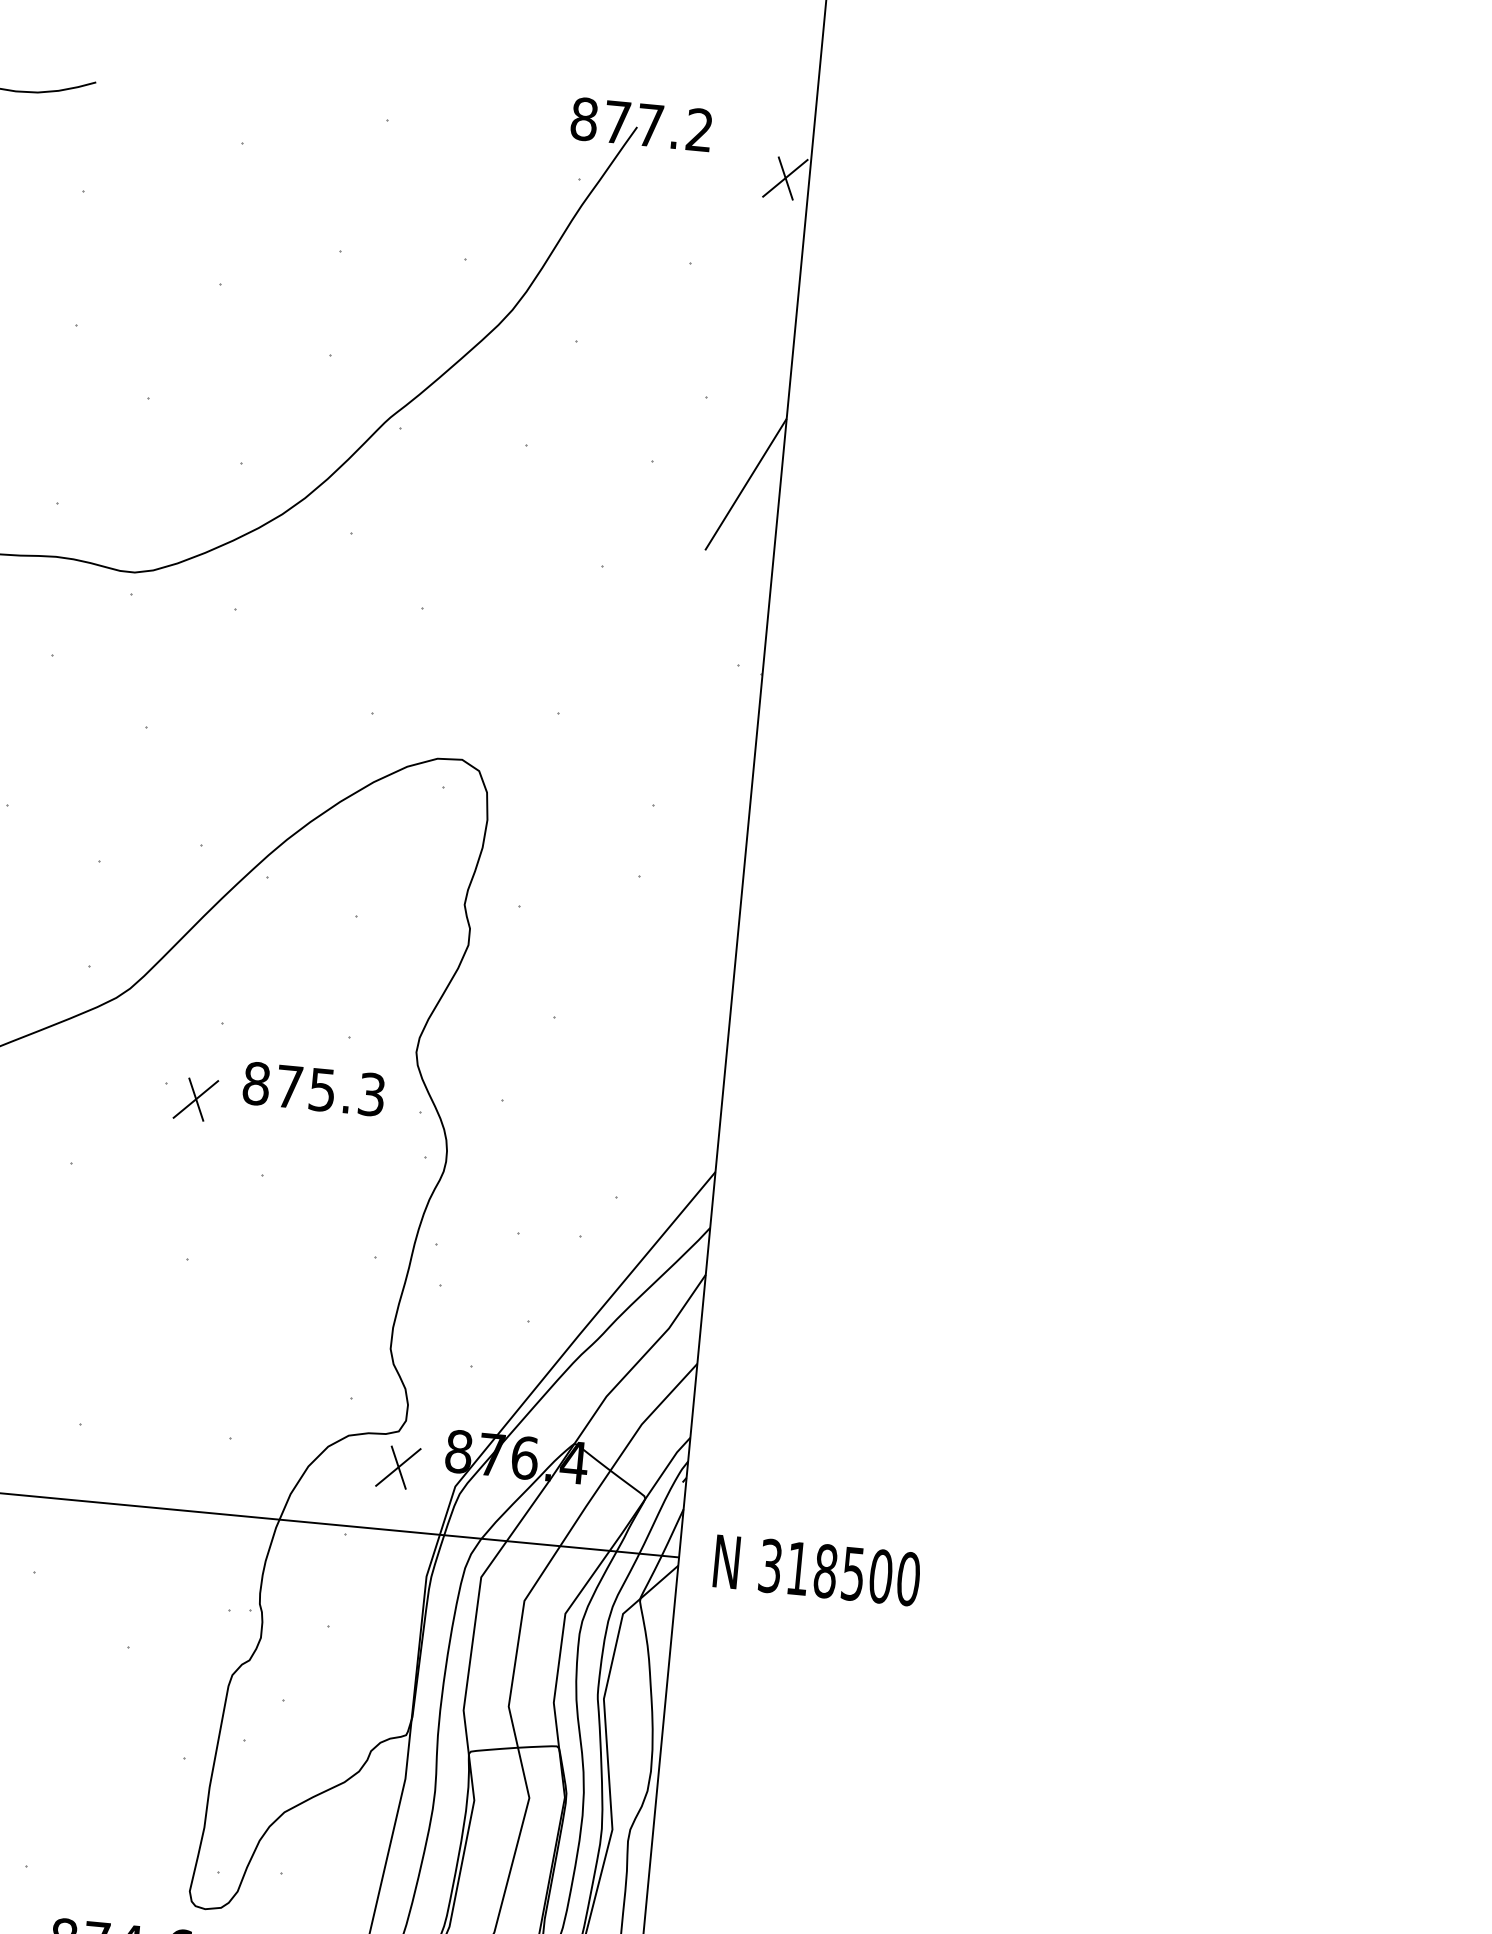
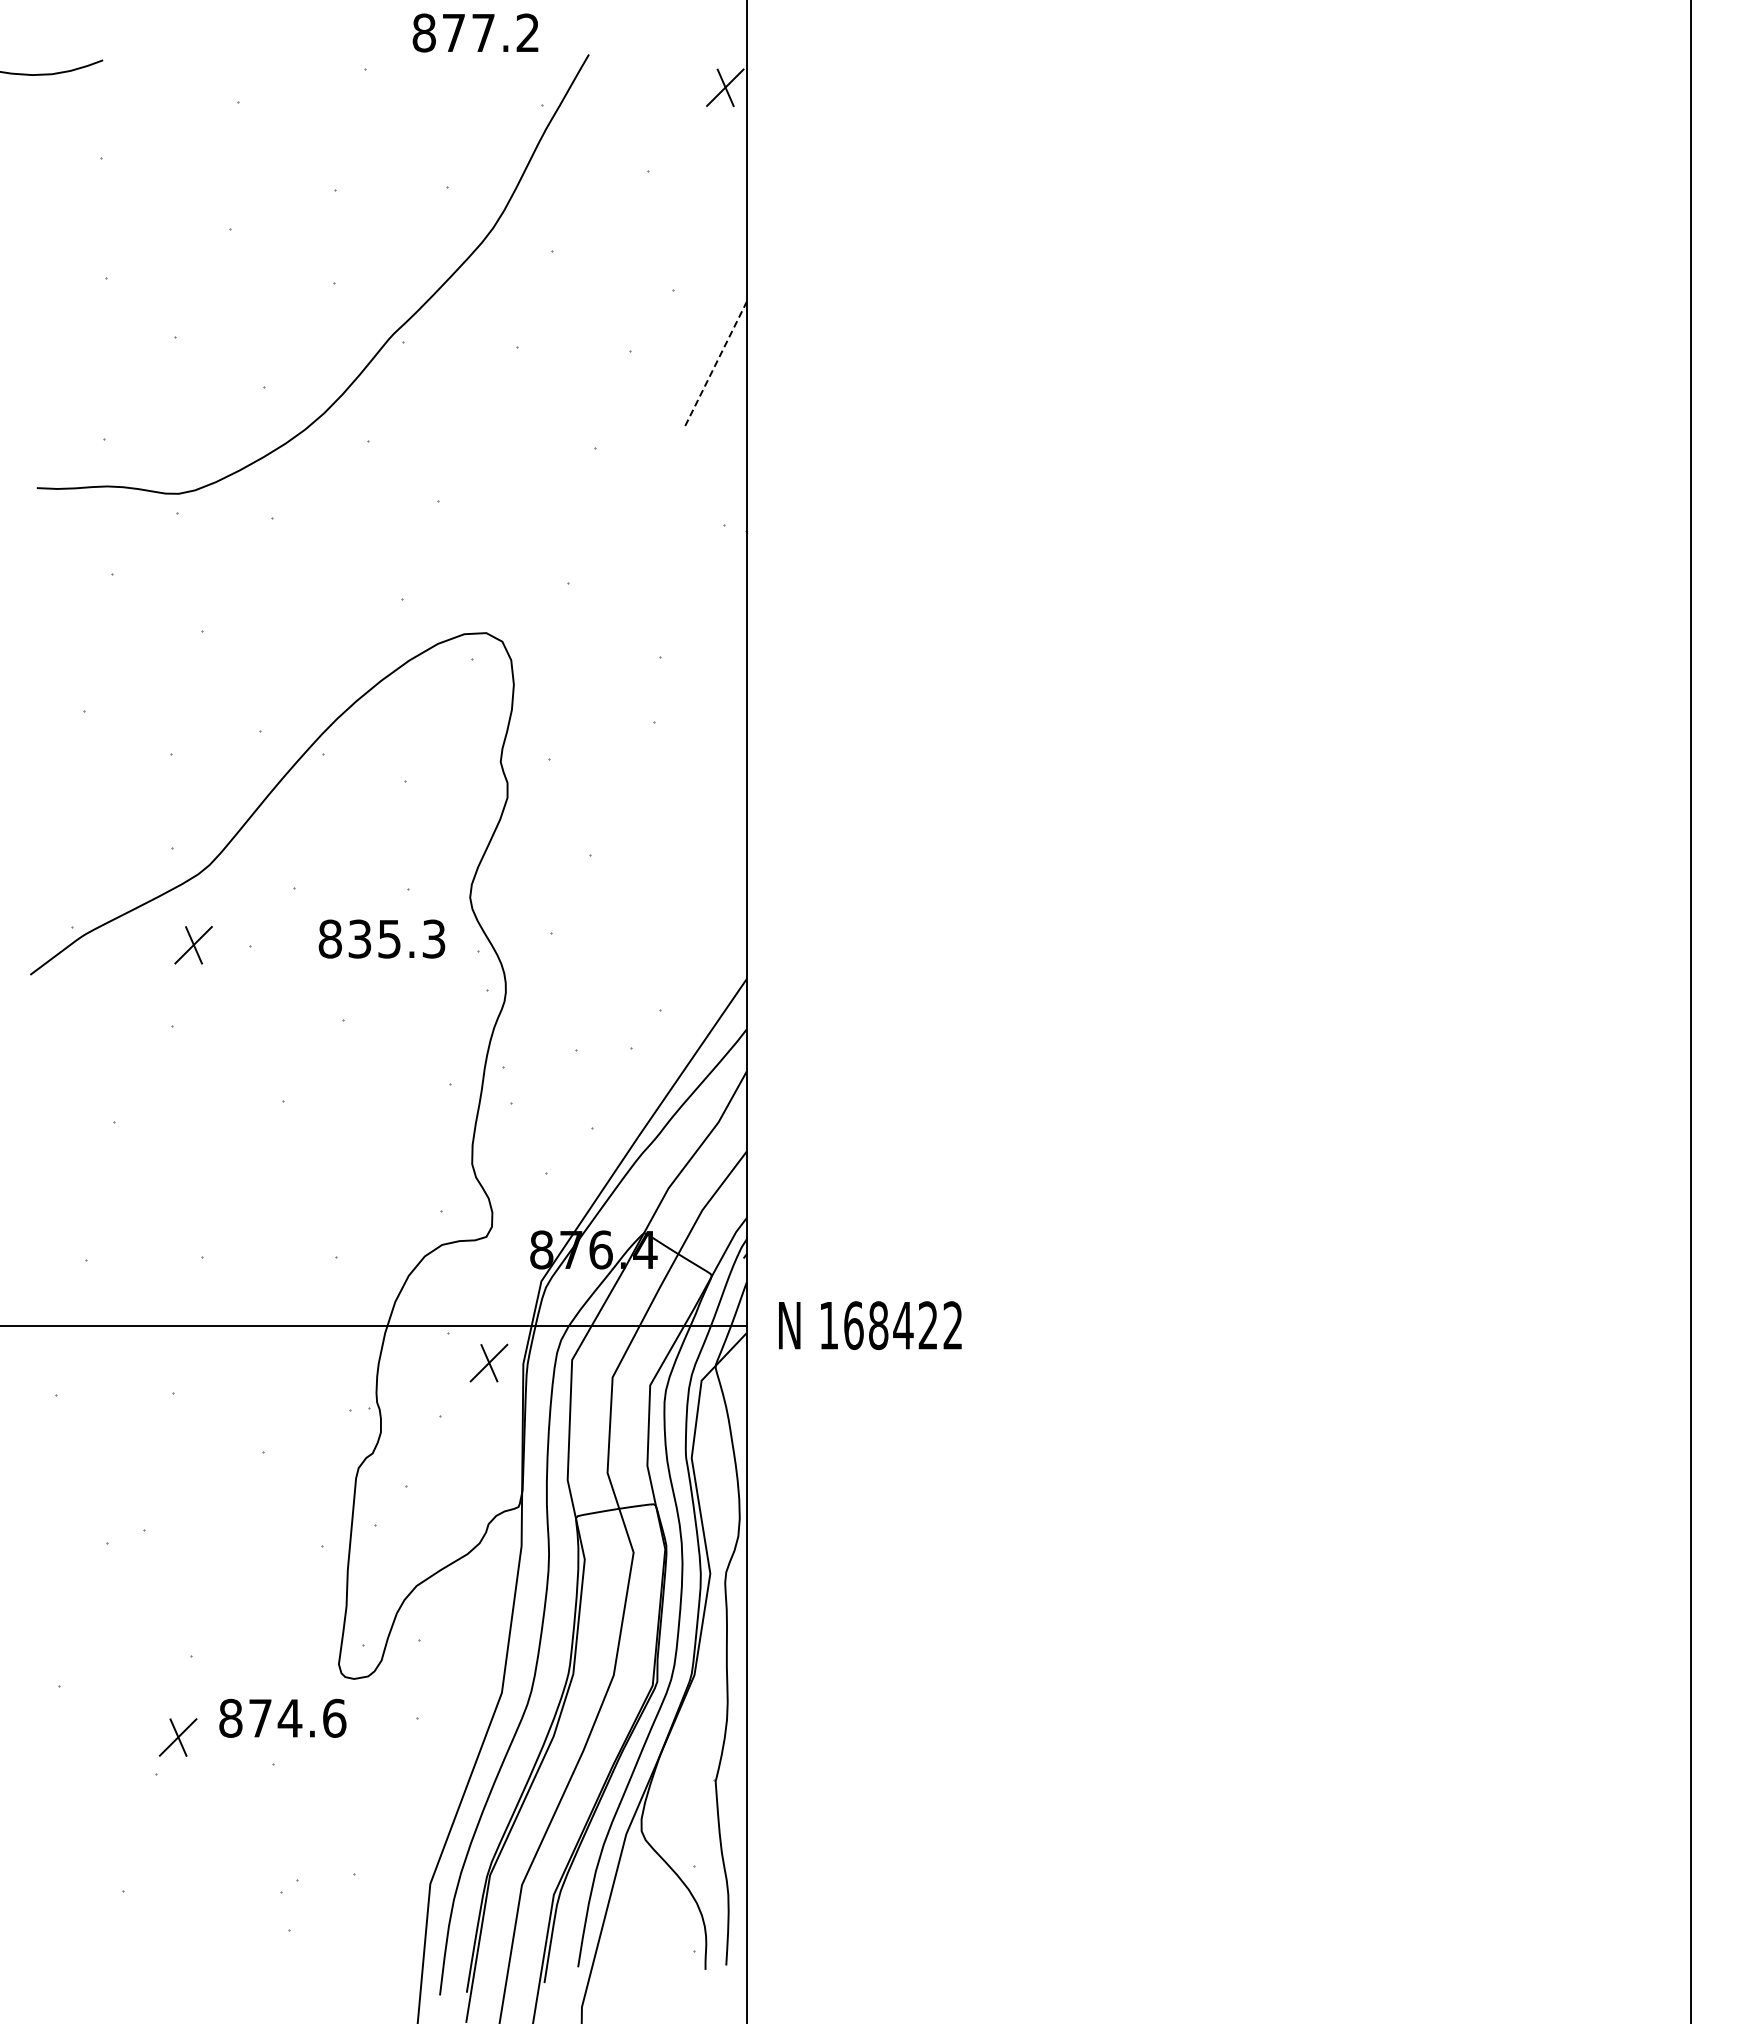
text: (641, 124) -> (475, 32), moved
line: (746, 484) -> (716, 363), solid -> dashed
text: (289, 1086) -> (359, 938), 875.3 -> 835.3
part: (195, 1099) -> (193, 945), moved
part: (397, 1466) -> (488, 1362), moved
text: (838, 1572) -> (890, 1325), 318500 -> 168422

